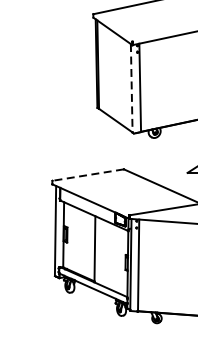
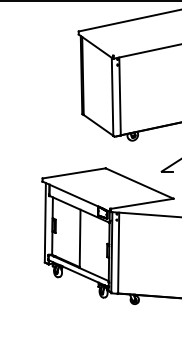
line: (131, 89) -> (112, 97), dashed -> solid
line: (88, 175) -> (74, 173), dashed -> solid

